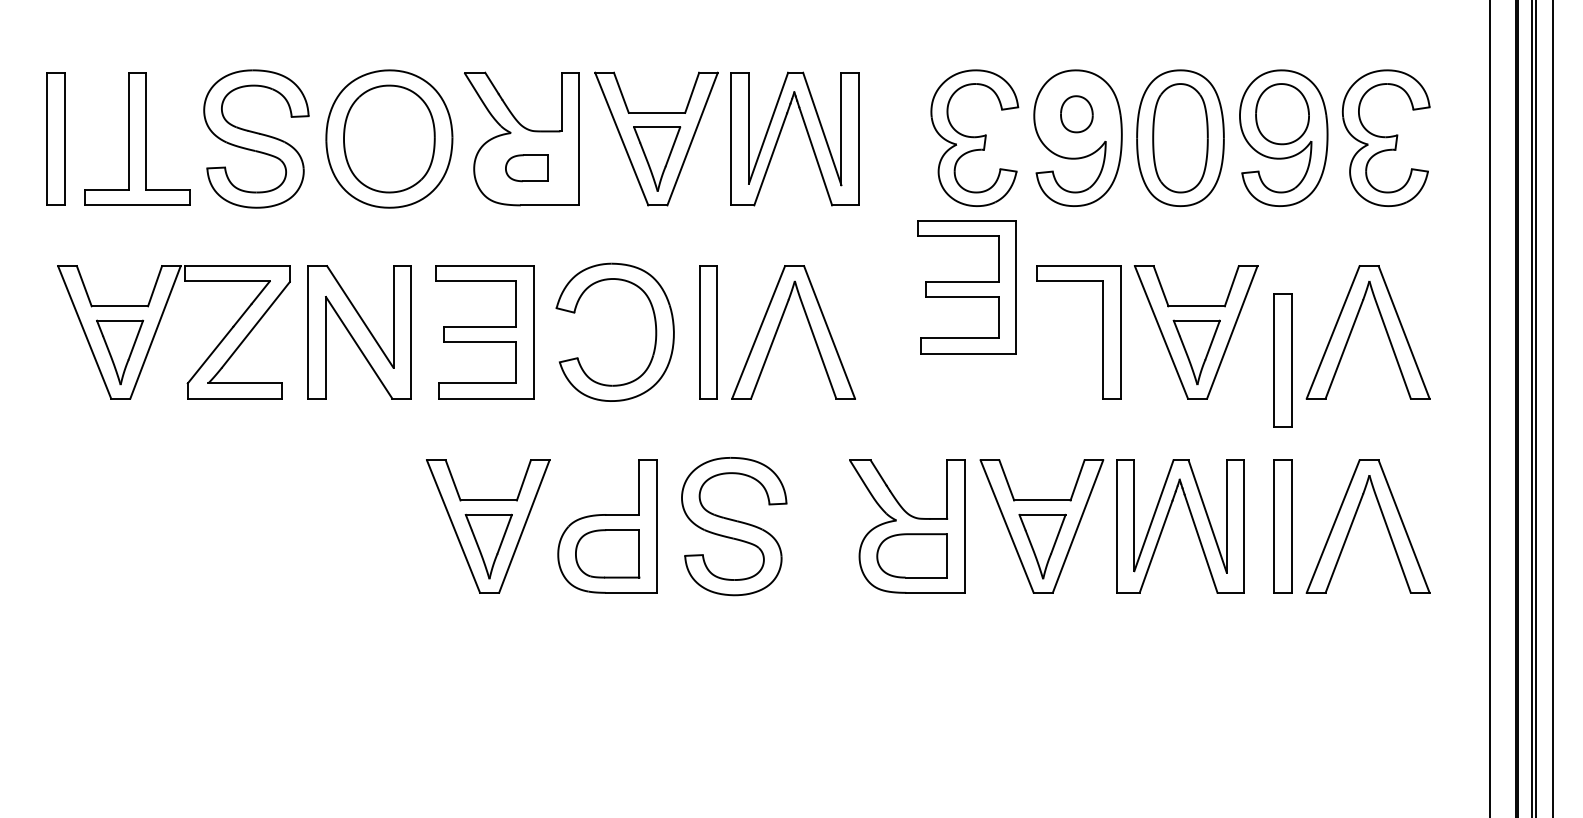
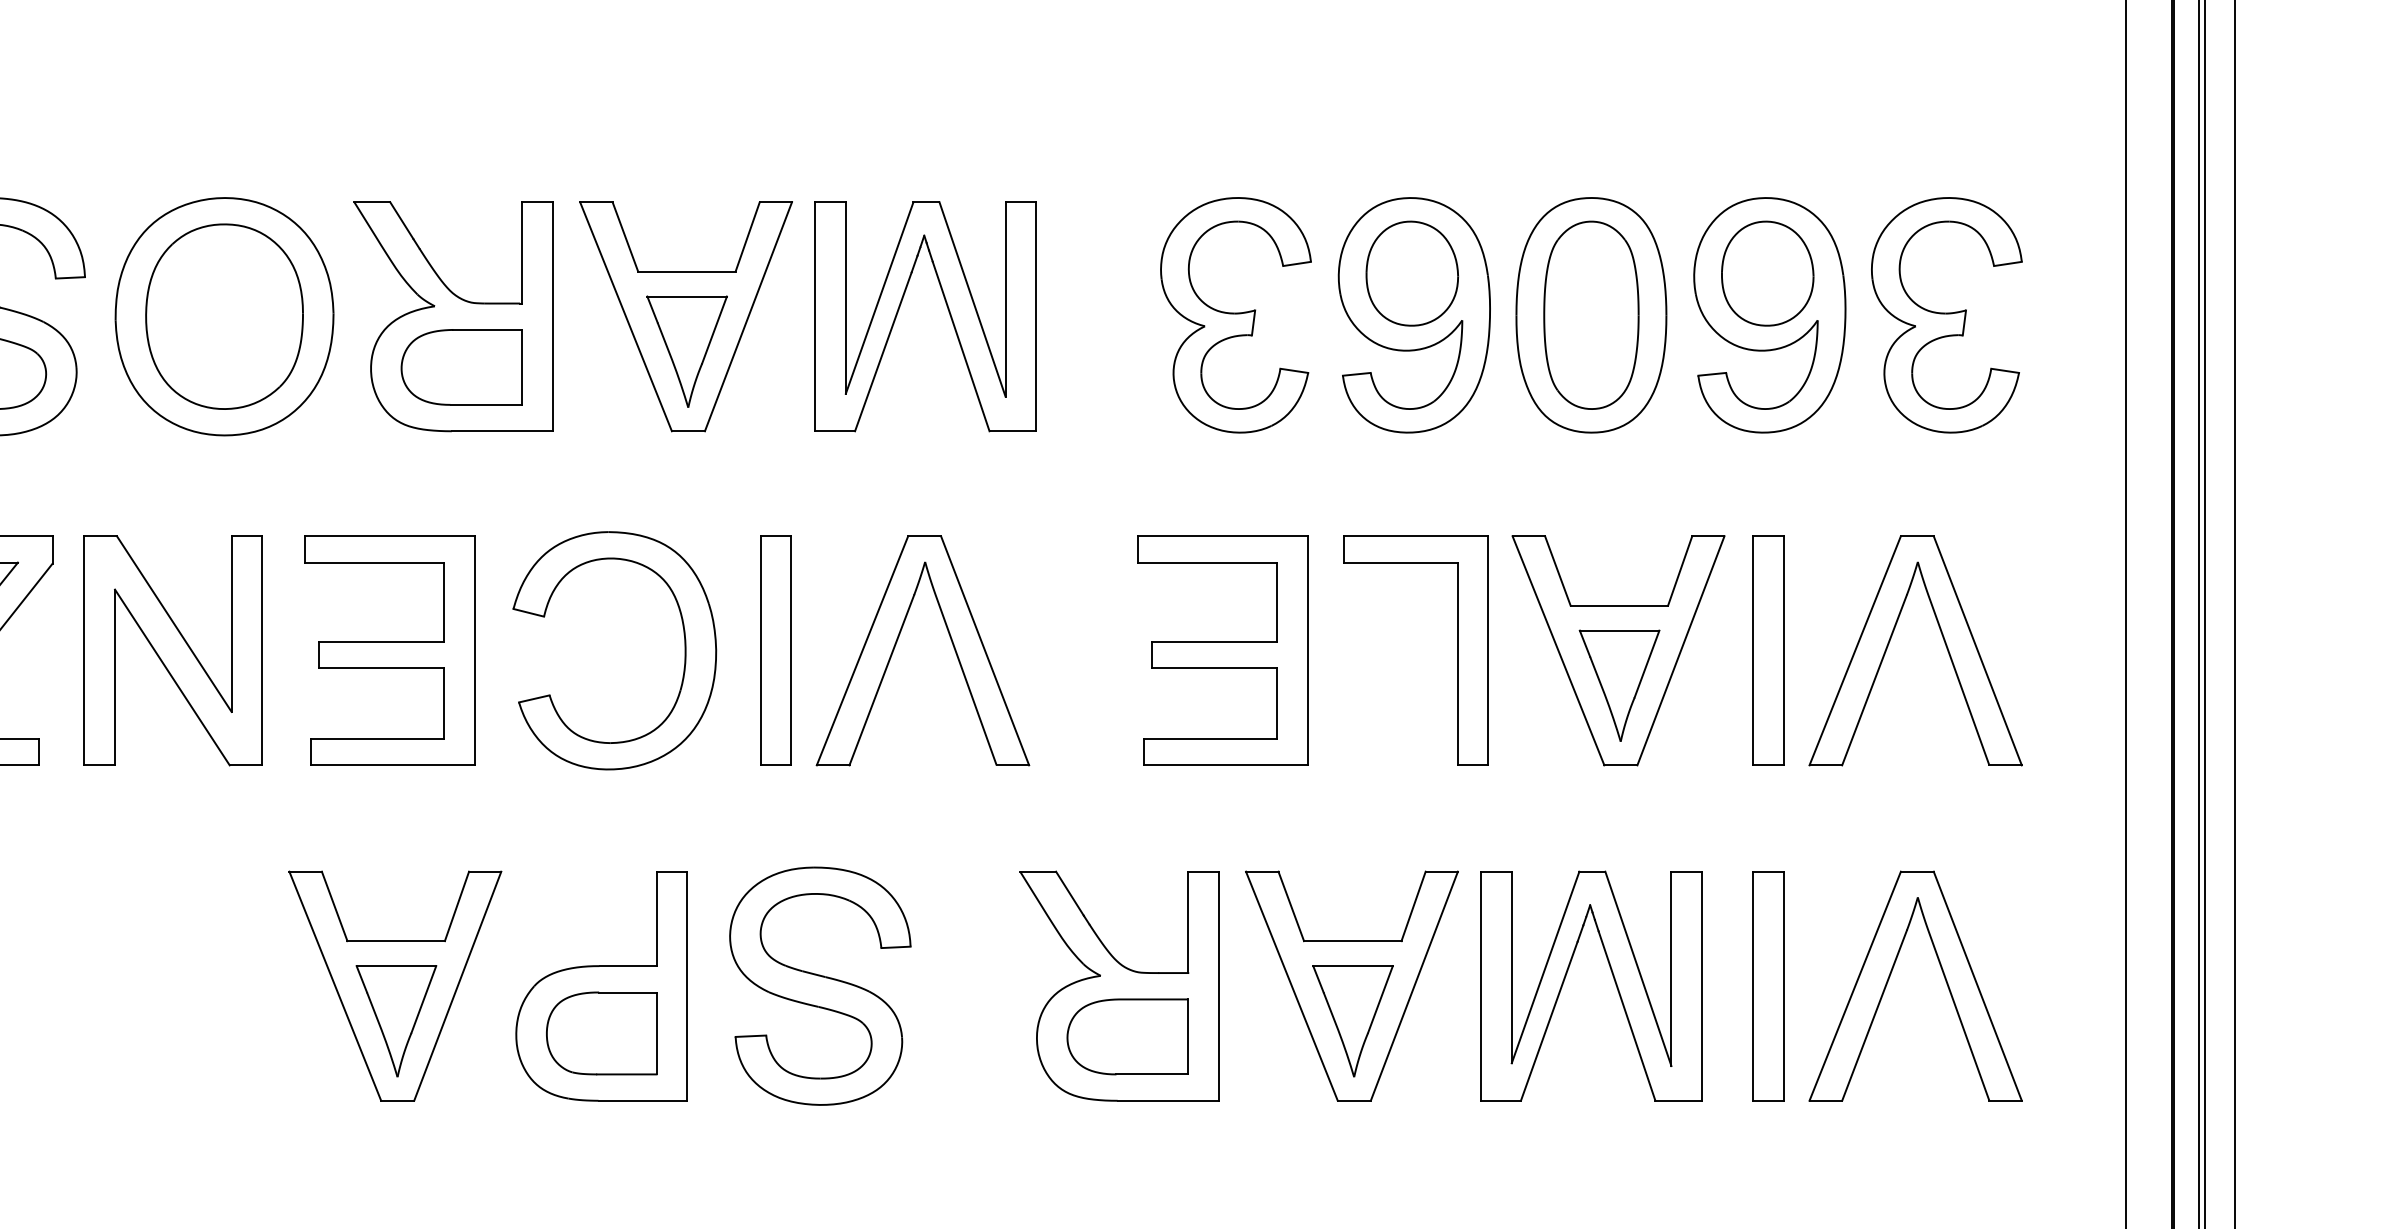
part: (1076, 114) -> (1411, 274), size x1.67
part: (526, 167) -> (461, 365), size x1.67
part: (966, 287) -> (1221, 650), moved
part: (1282, 360) -> (1767, 650), moved

